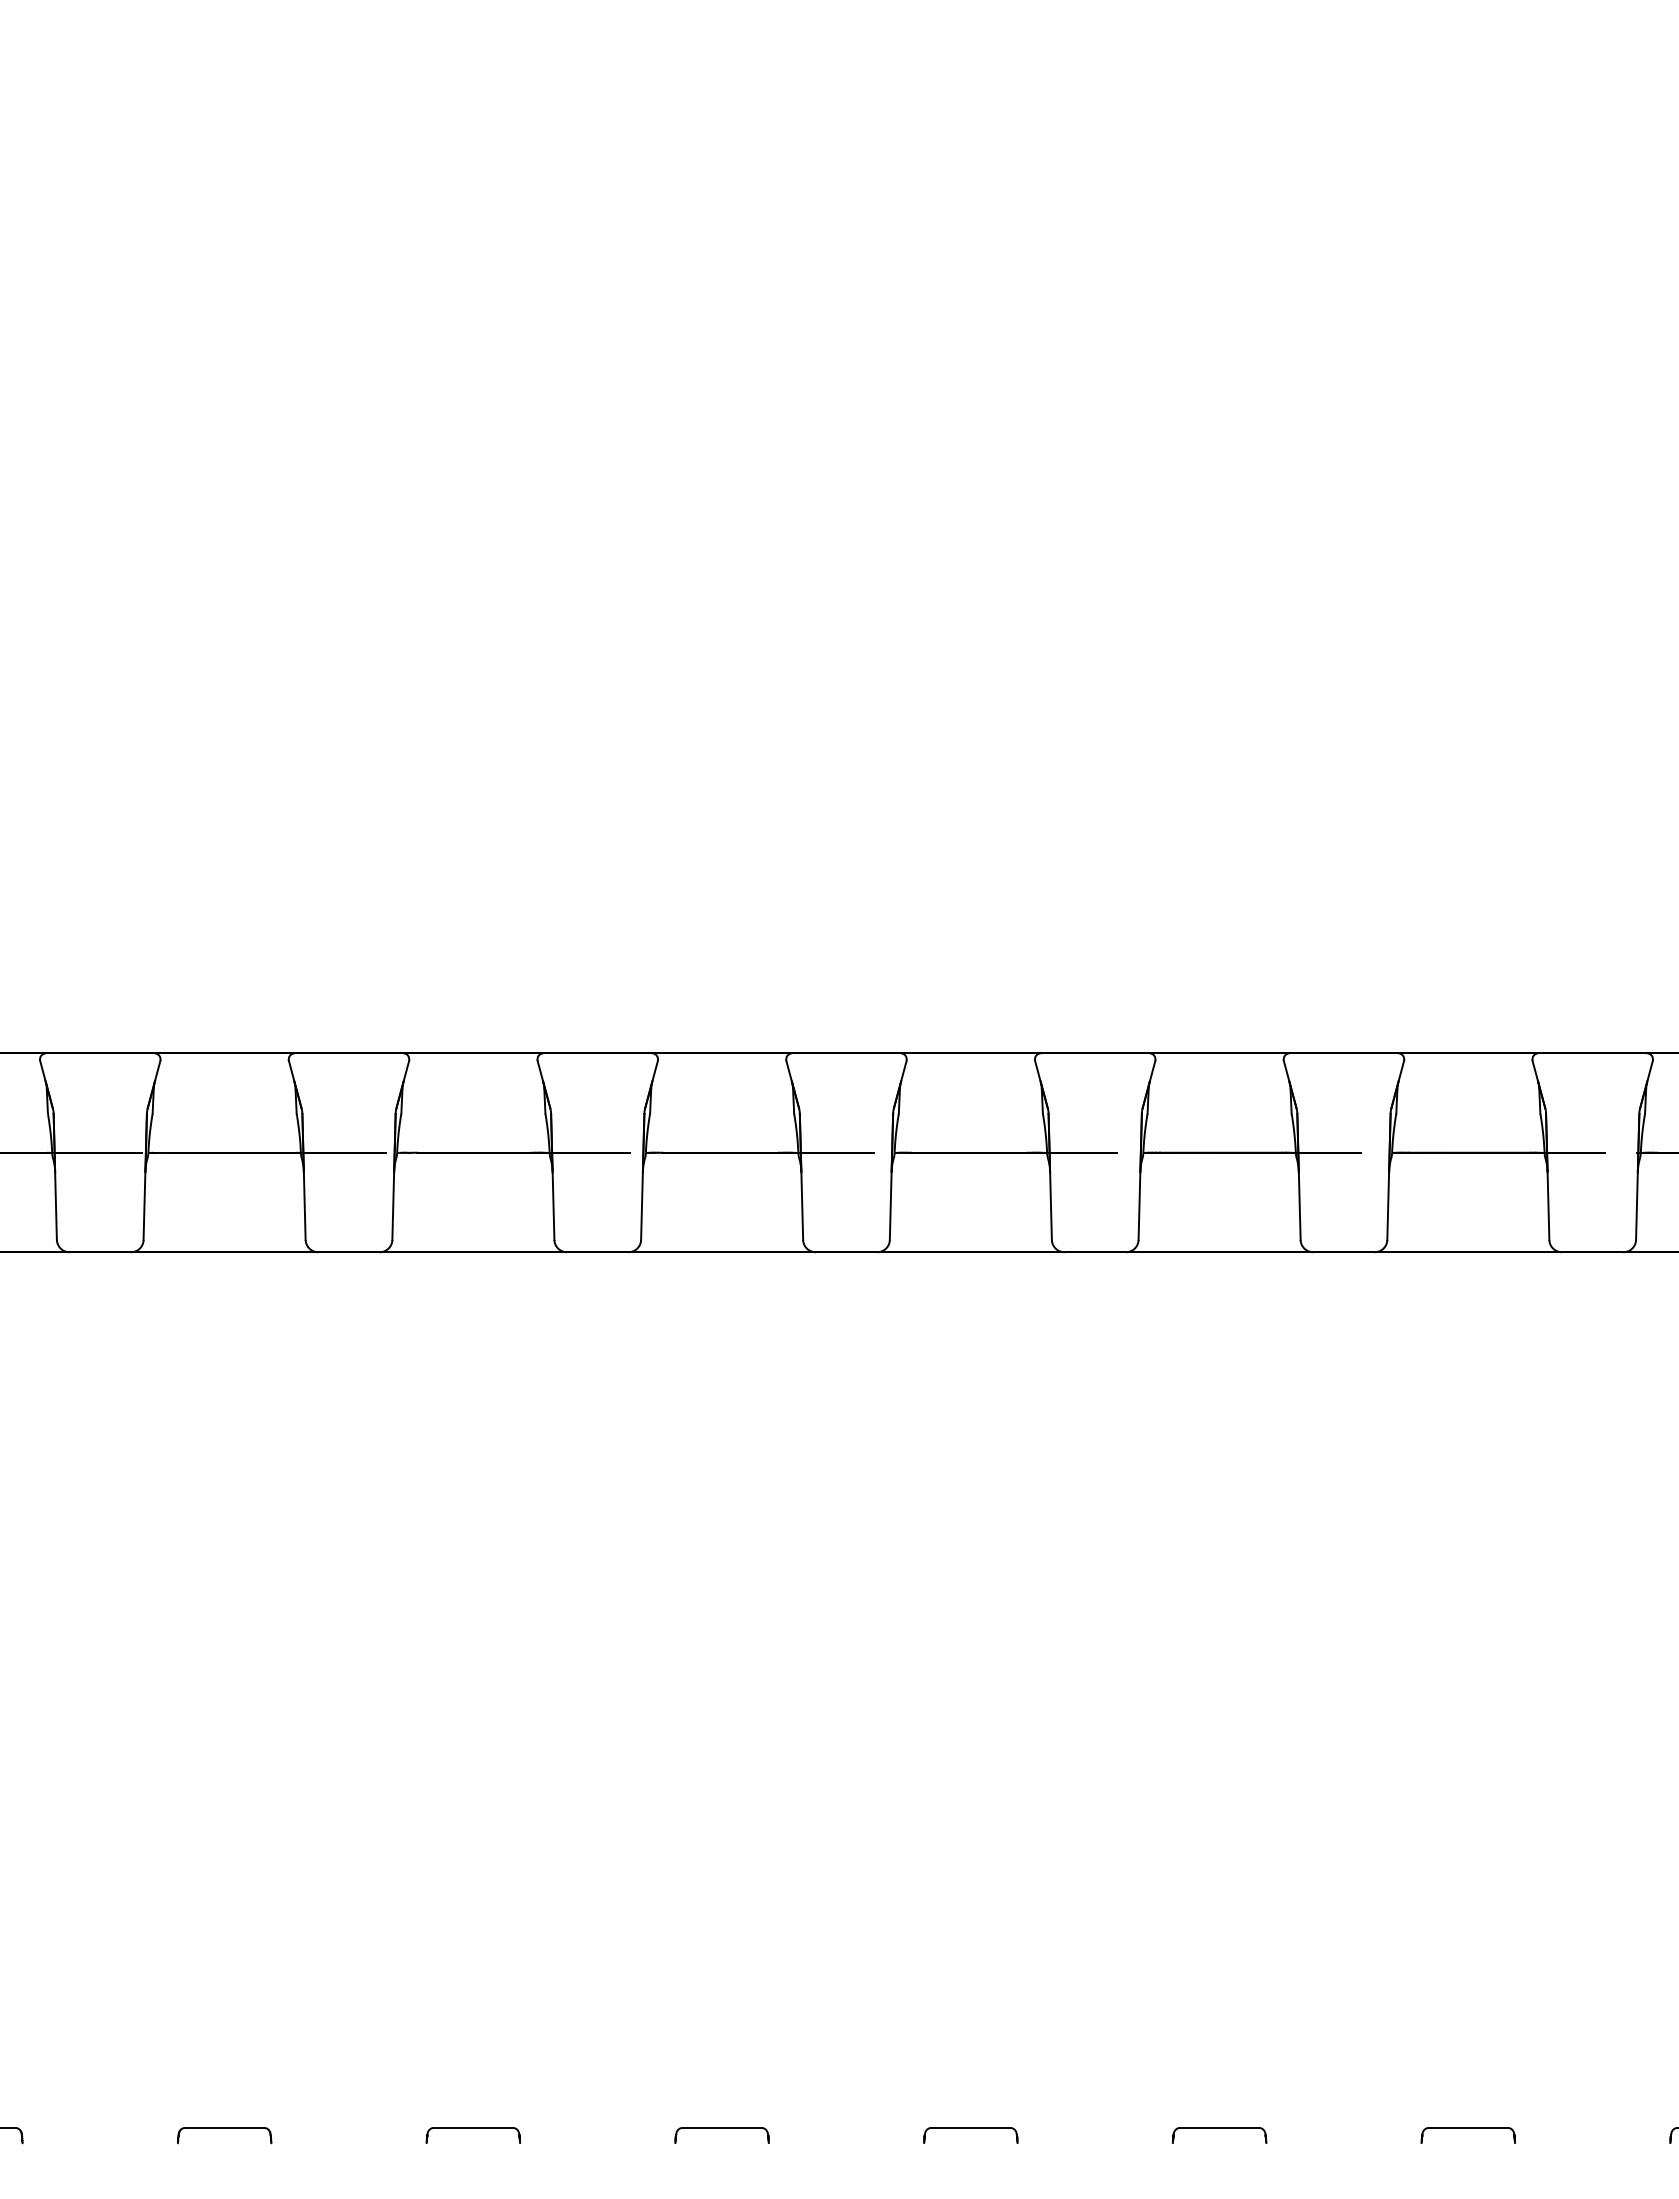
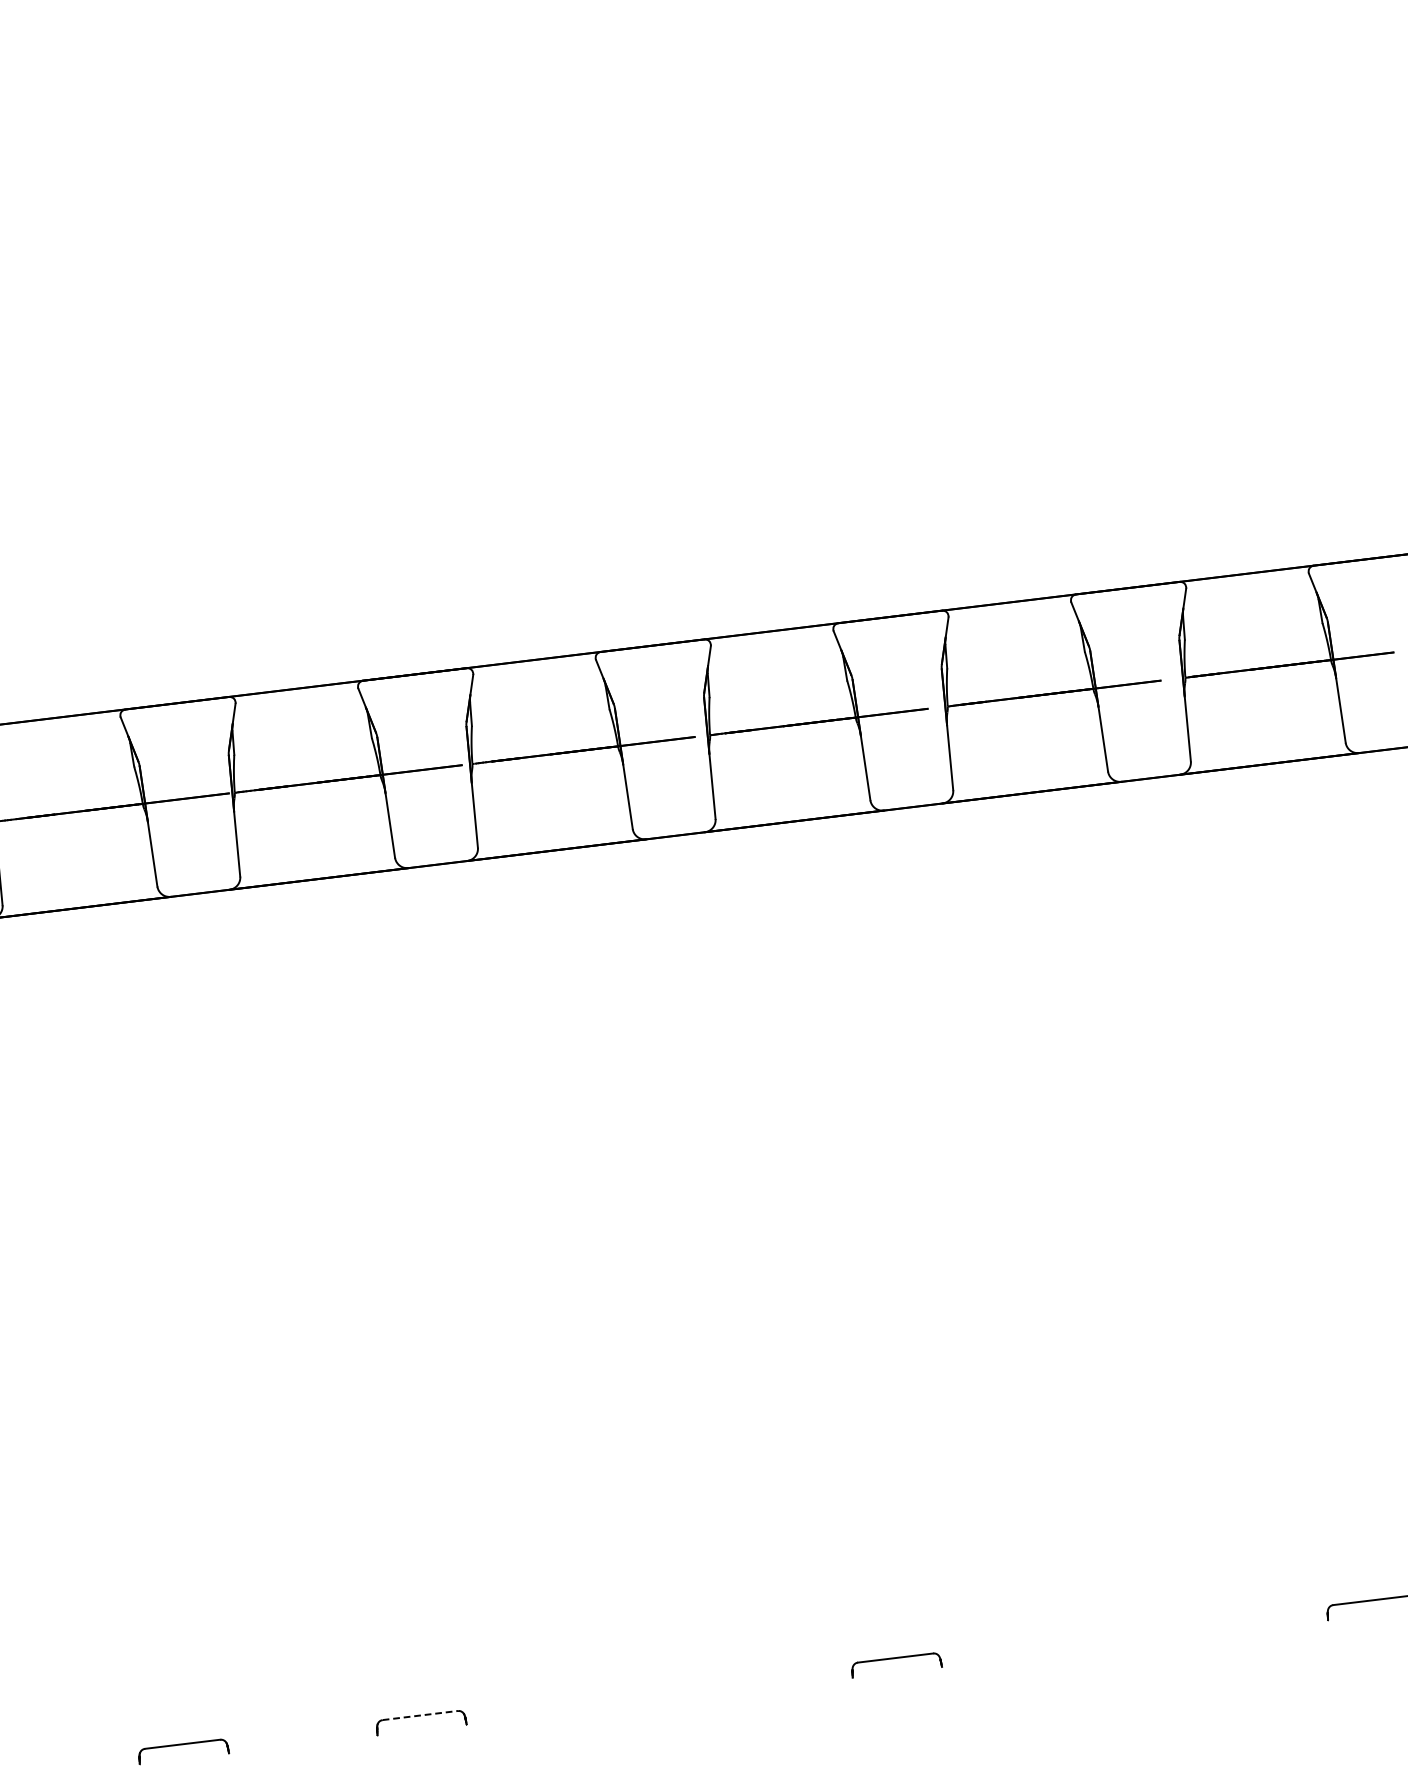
line: (225, 2127) -> (421, 1715), solid -> dashed
part: (473, 2128) -> (658, 1687), removed
part: (970, 2128) -> (1133, 1629), removed

